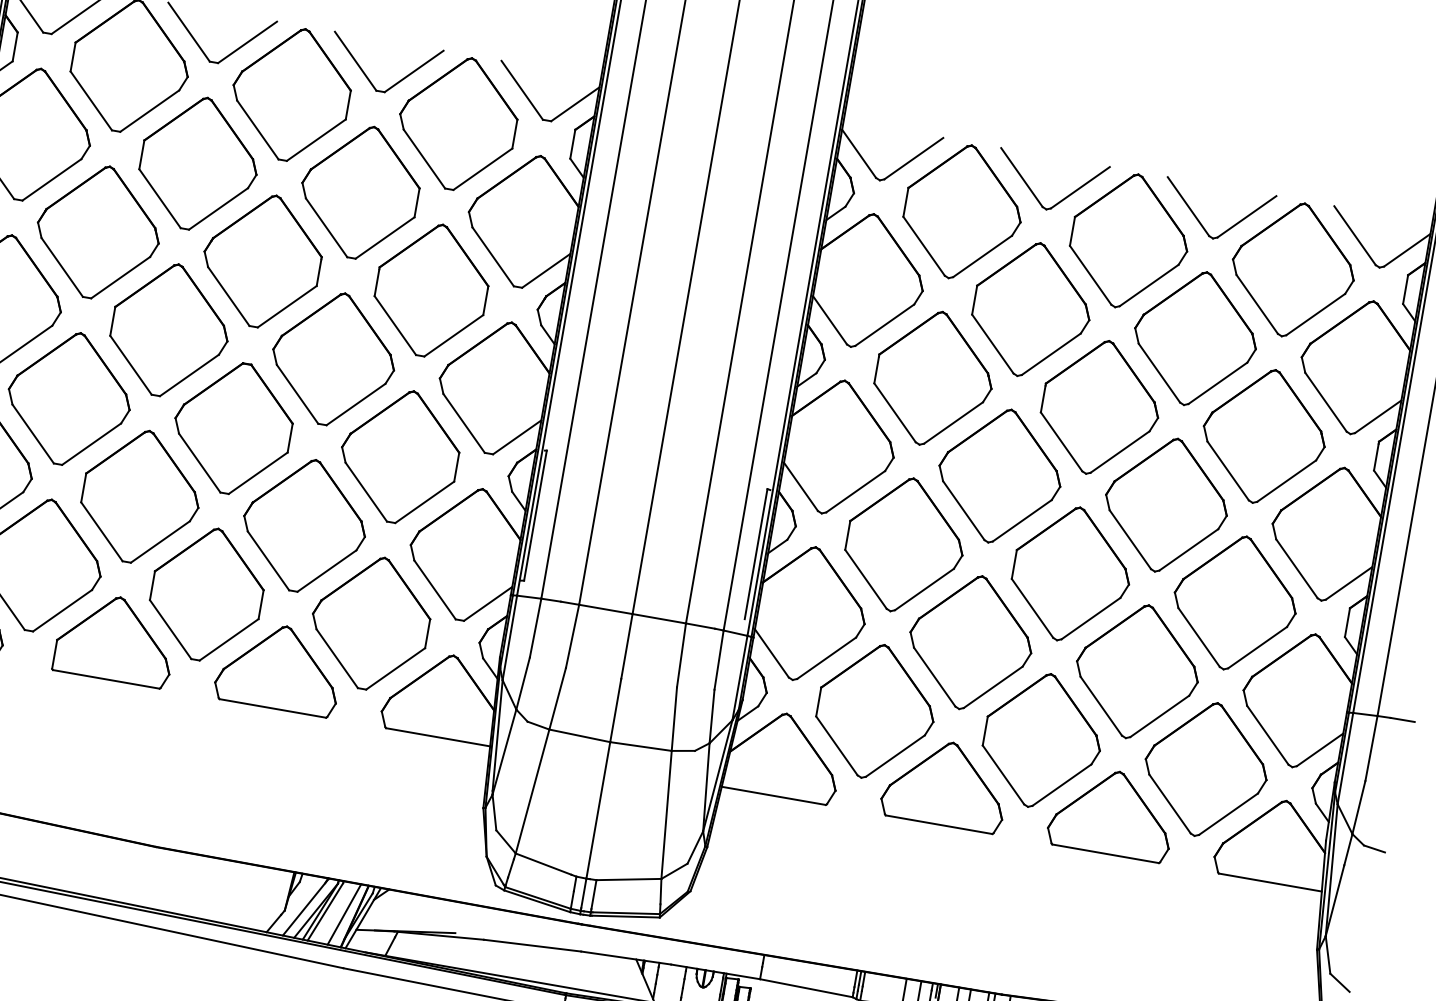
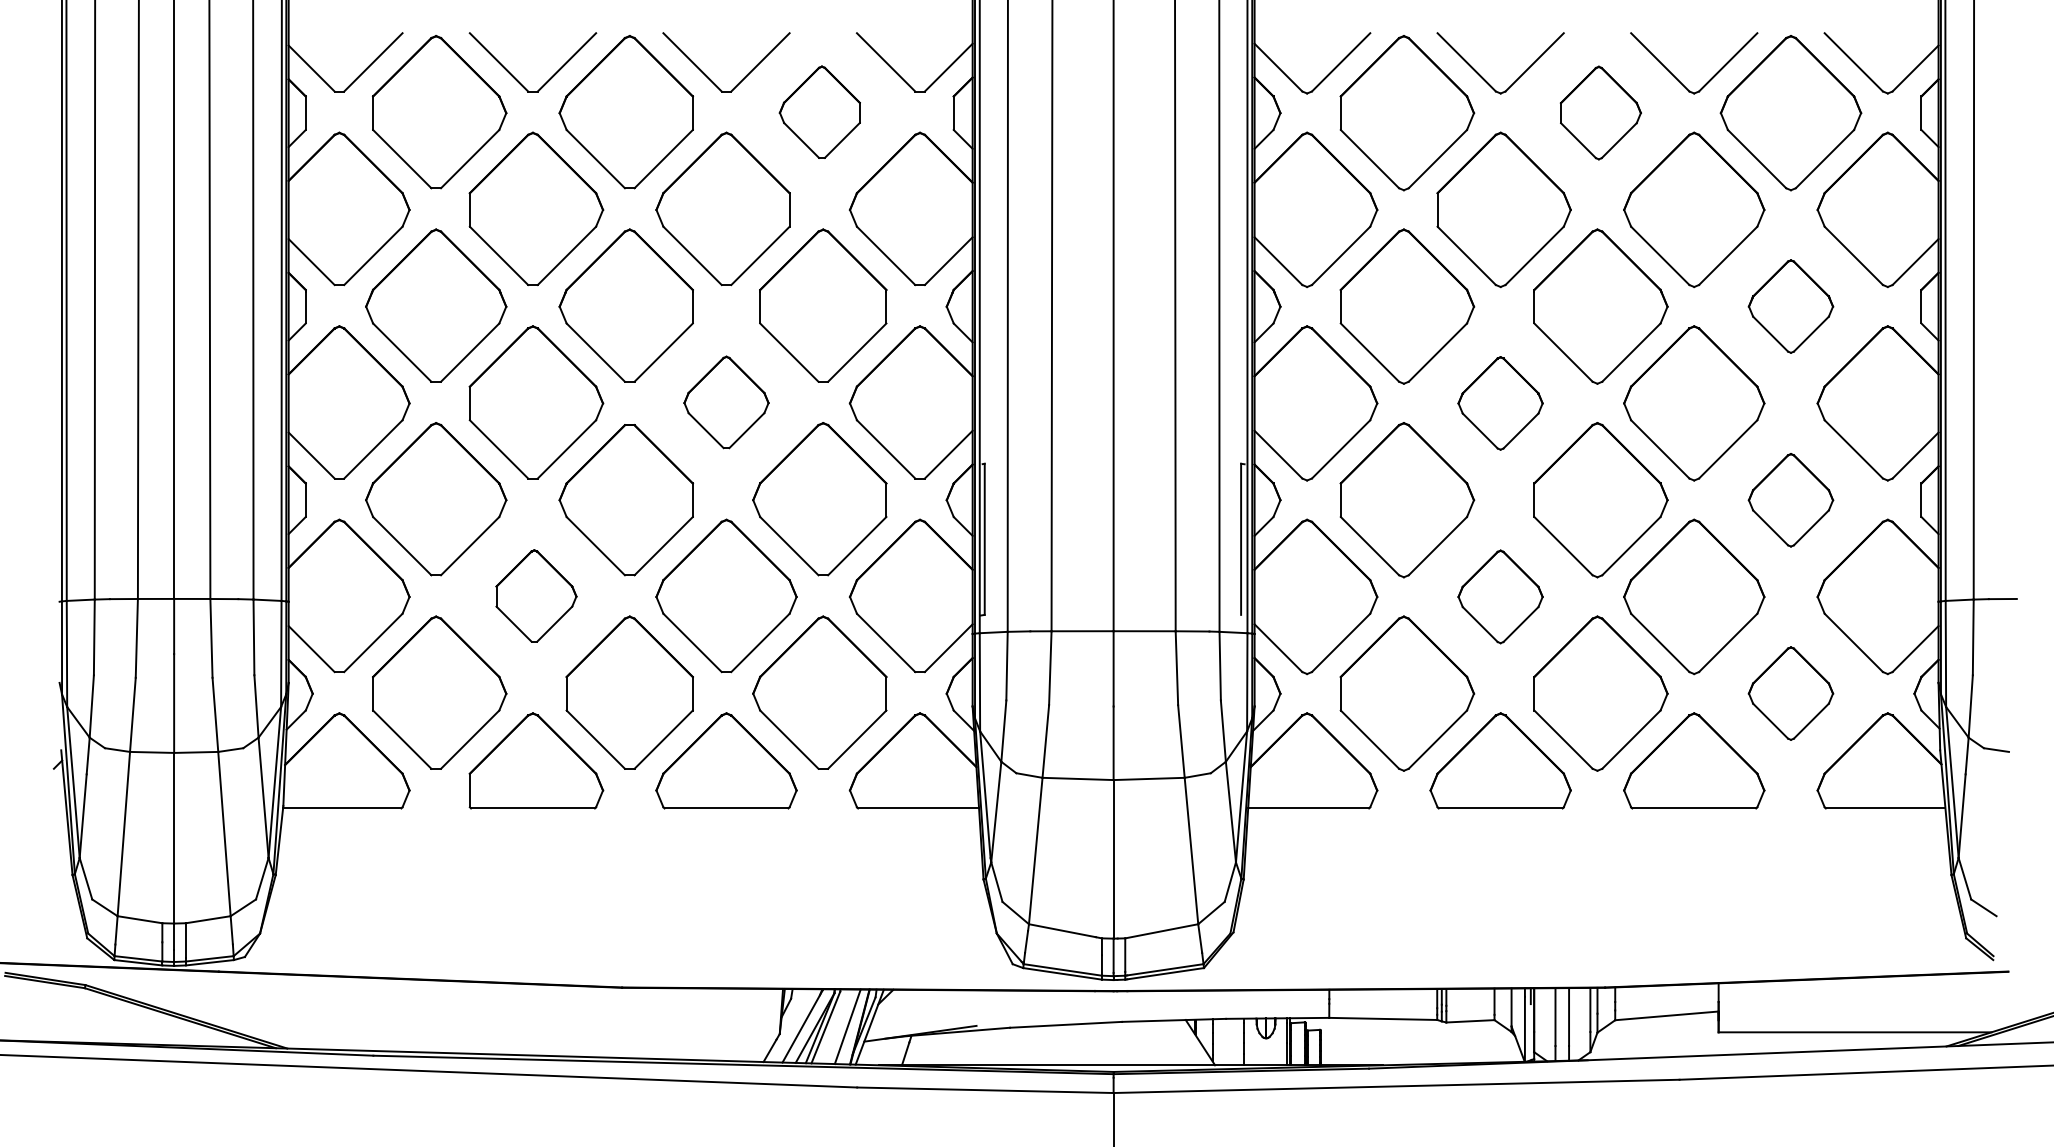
part: (457, 123) -> (819, 112), size x0.6
part: (1129, 240) -> (1600, 112), size x0.6
part: (333, 359) -> (726, 402), size x0.6
part: (1263, 436) -> (1790, 306), size x0.6
part: (999, 476) -> (1500, 403), size x0.6
part: (141, 496) -> (536, 595), size x0.6
part: (1234, 603) -> (1790, 500), size x0.6
part: (970, 642) -> (1500, 596), size x0.6
part: (1205, 769) -> (1790, 693), size x0.6

